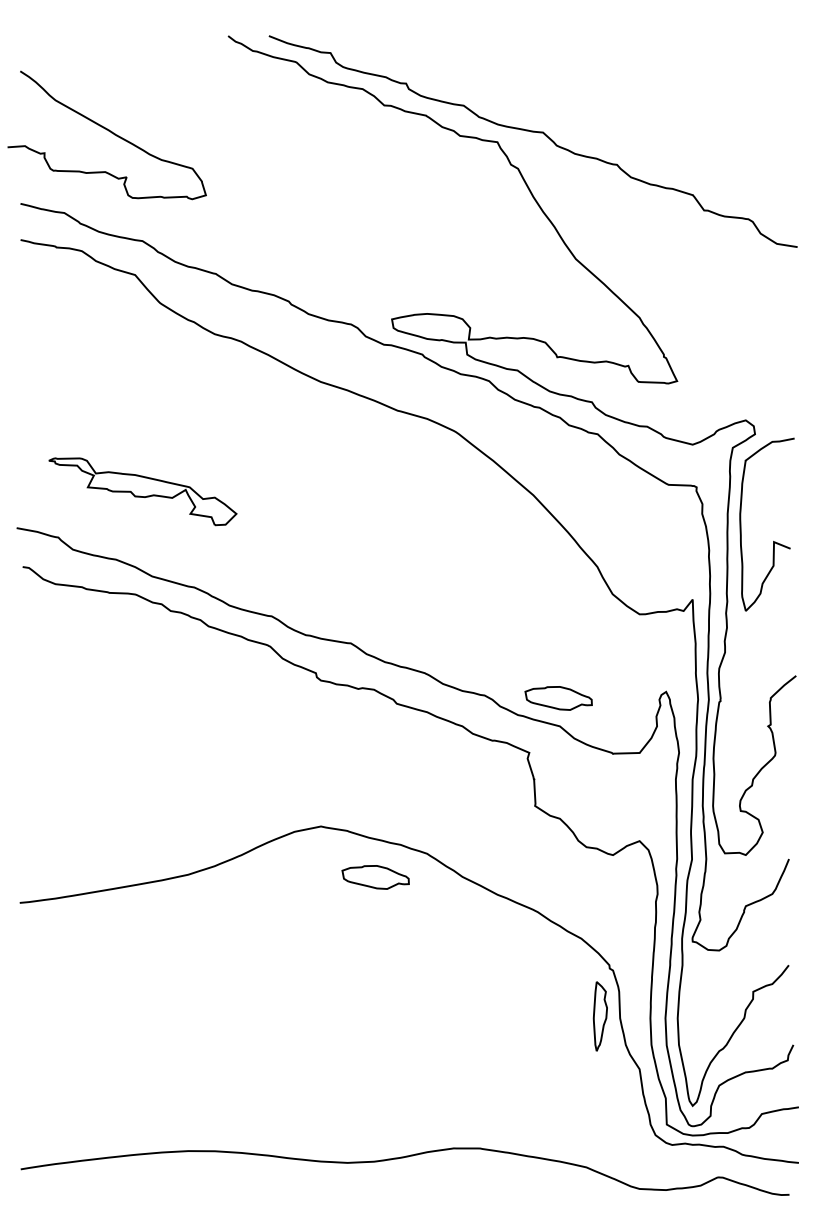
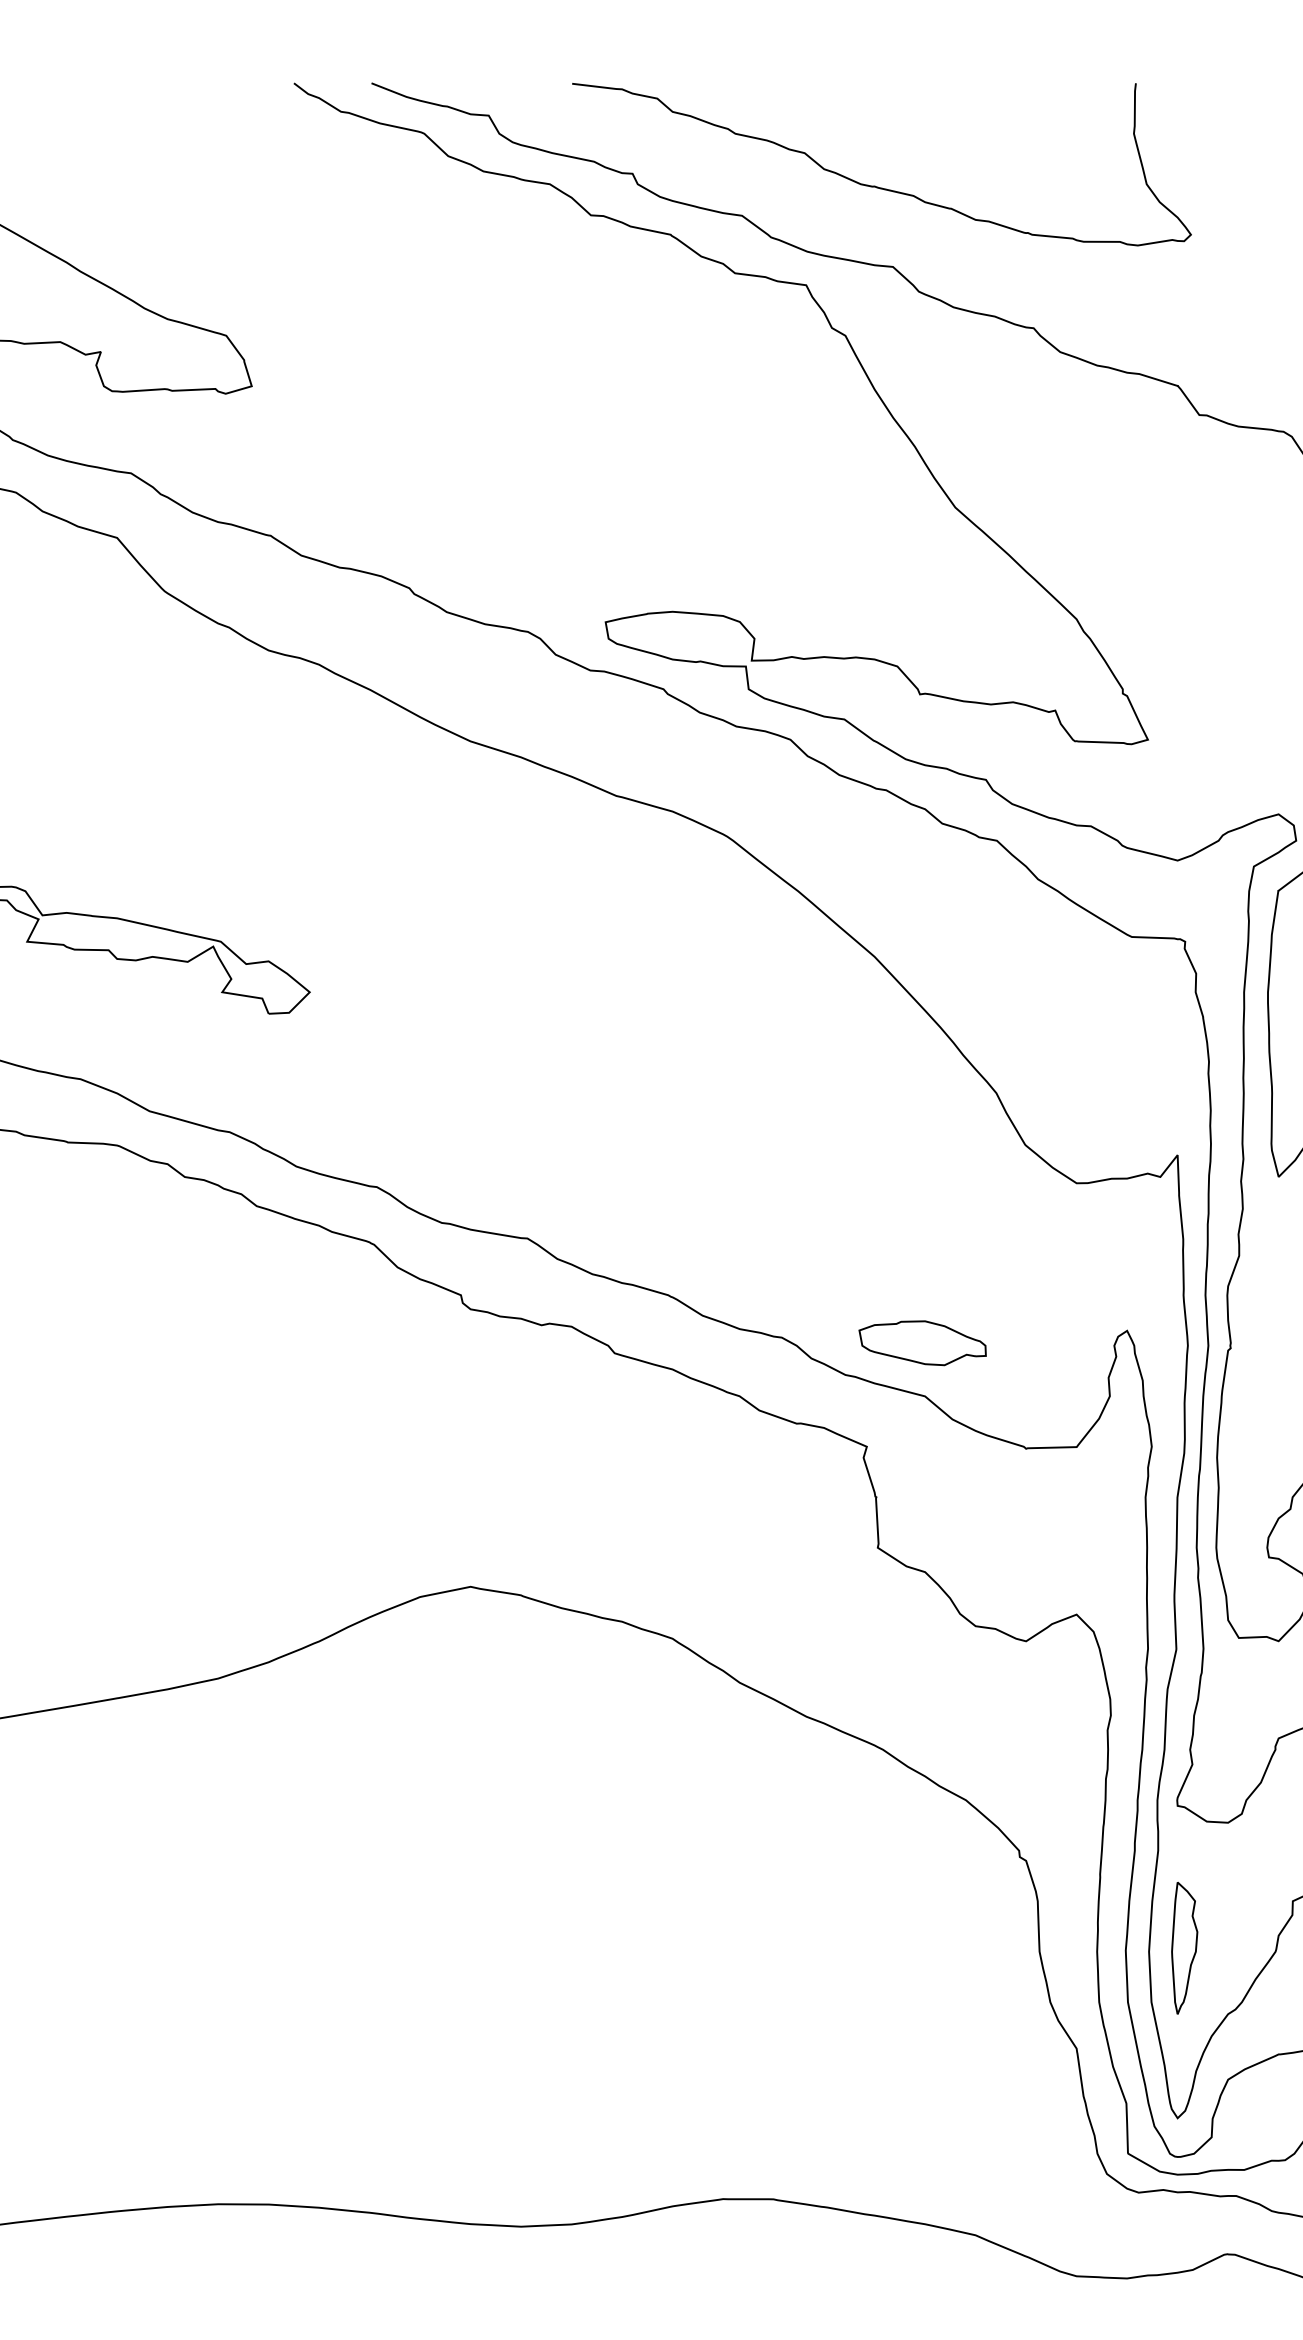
curve: (534, 89) -> (876, 184), added
part: (375, 877) -> (574, 1683), removed
part: (599, 1016) -> (1182, 1948), moved

